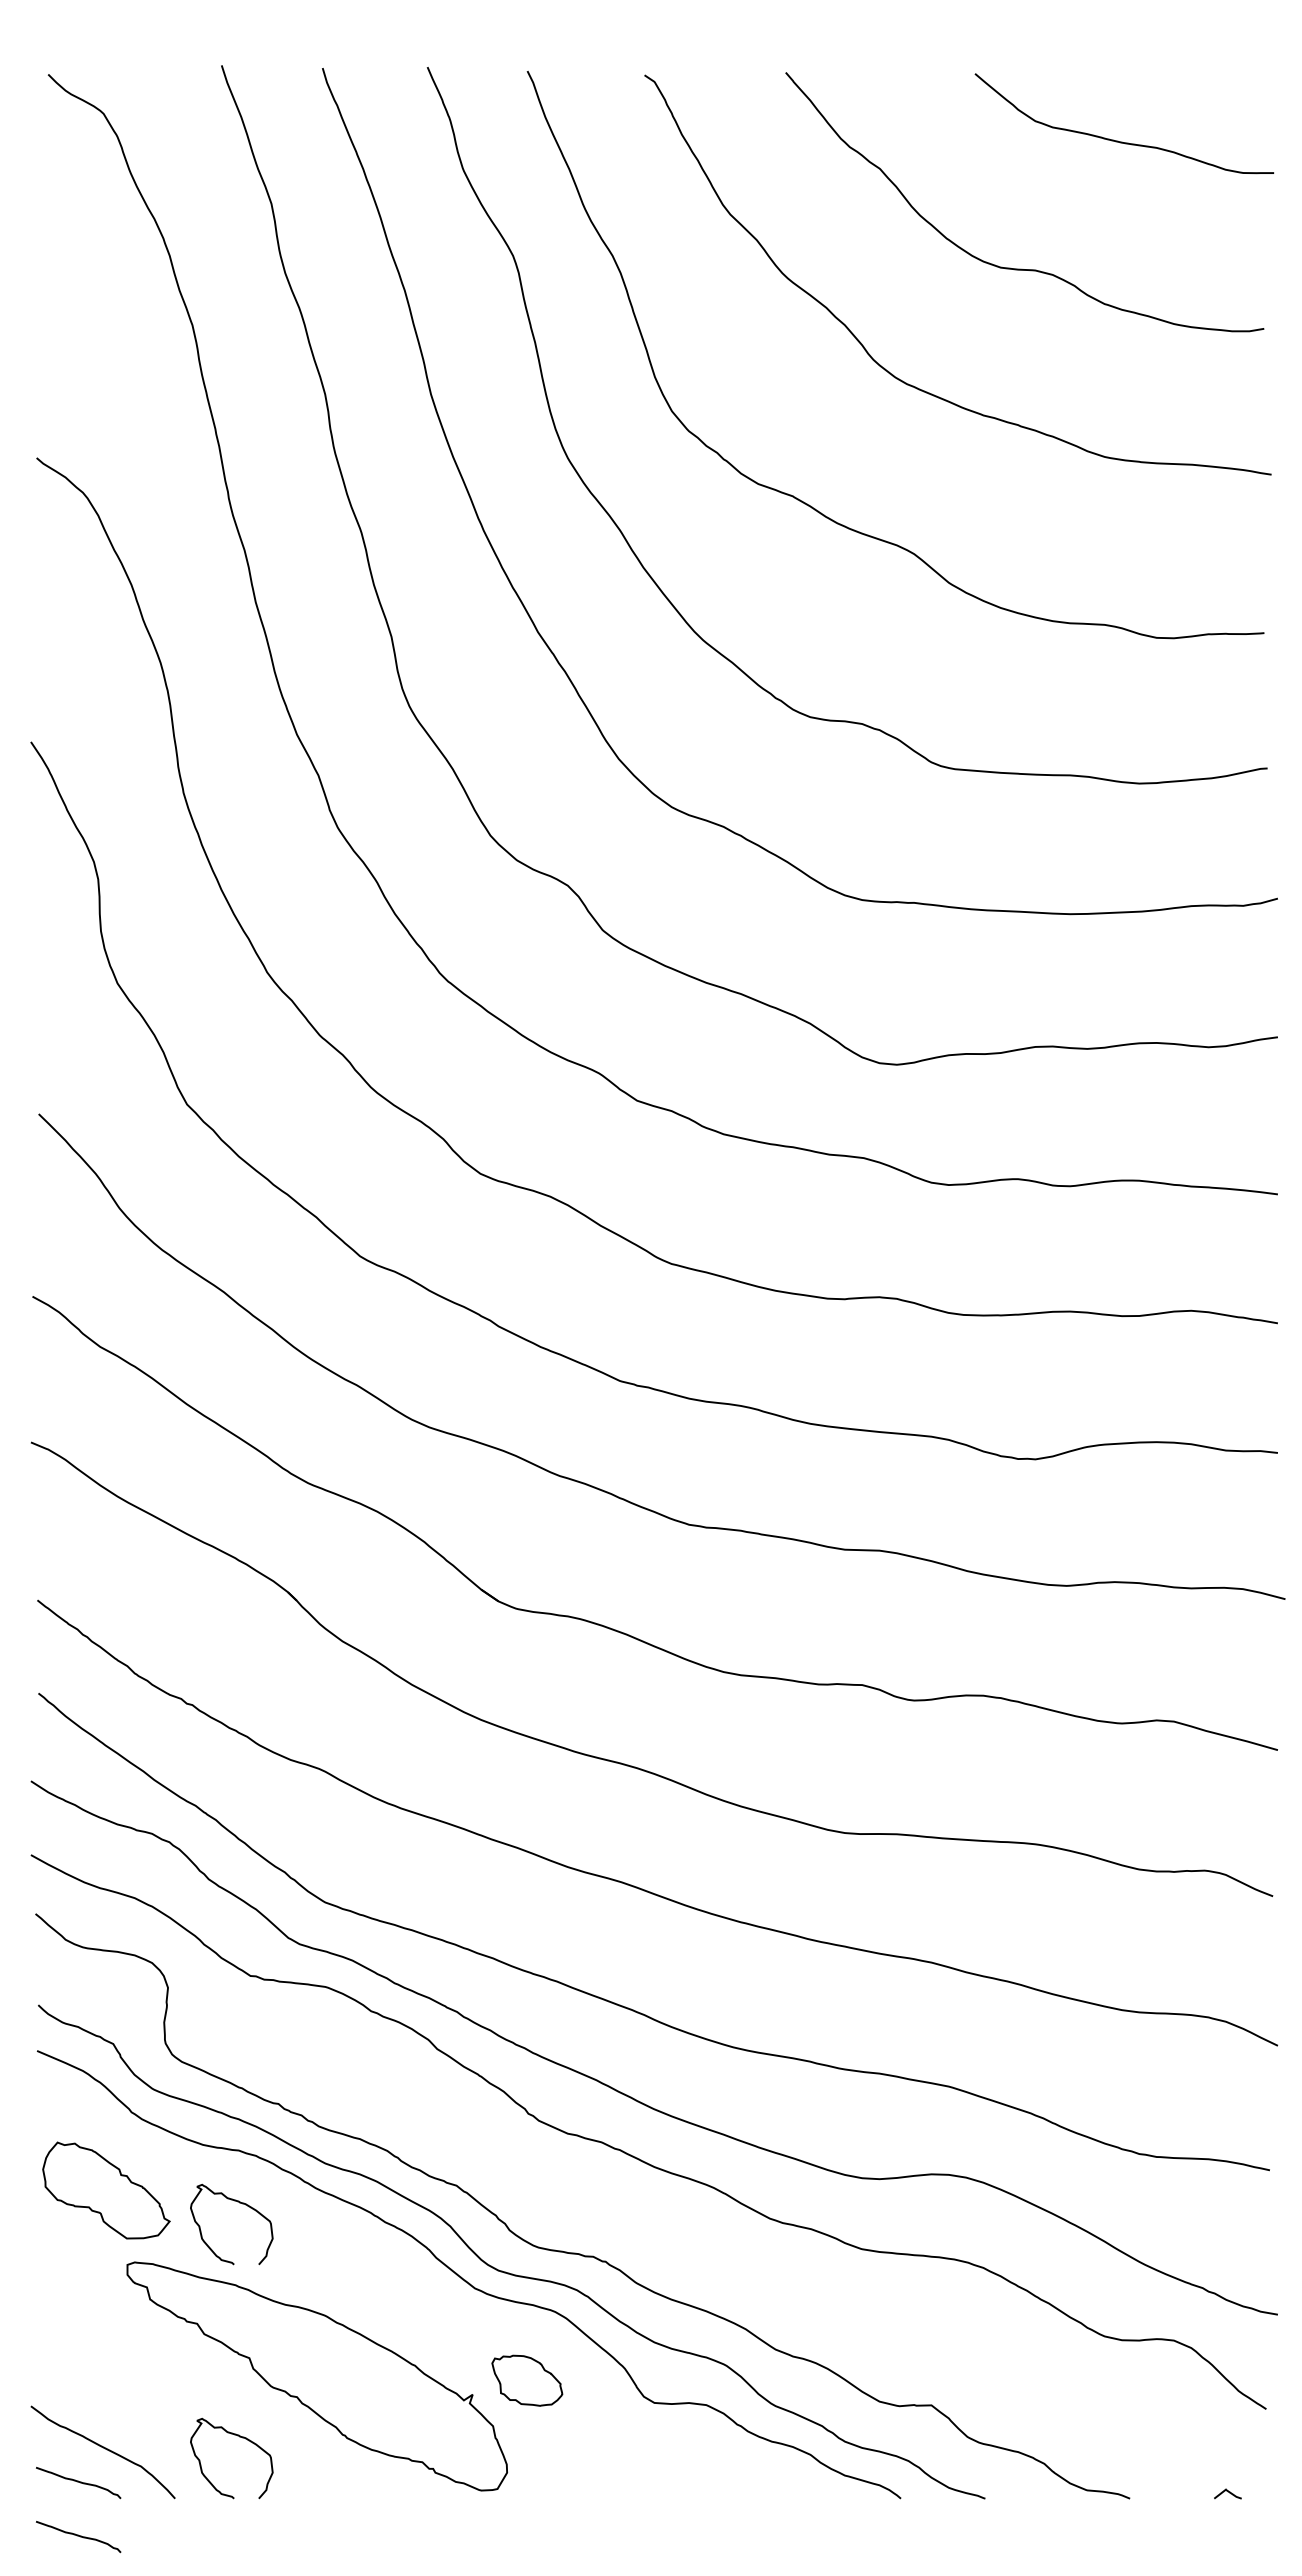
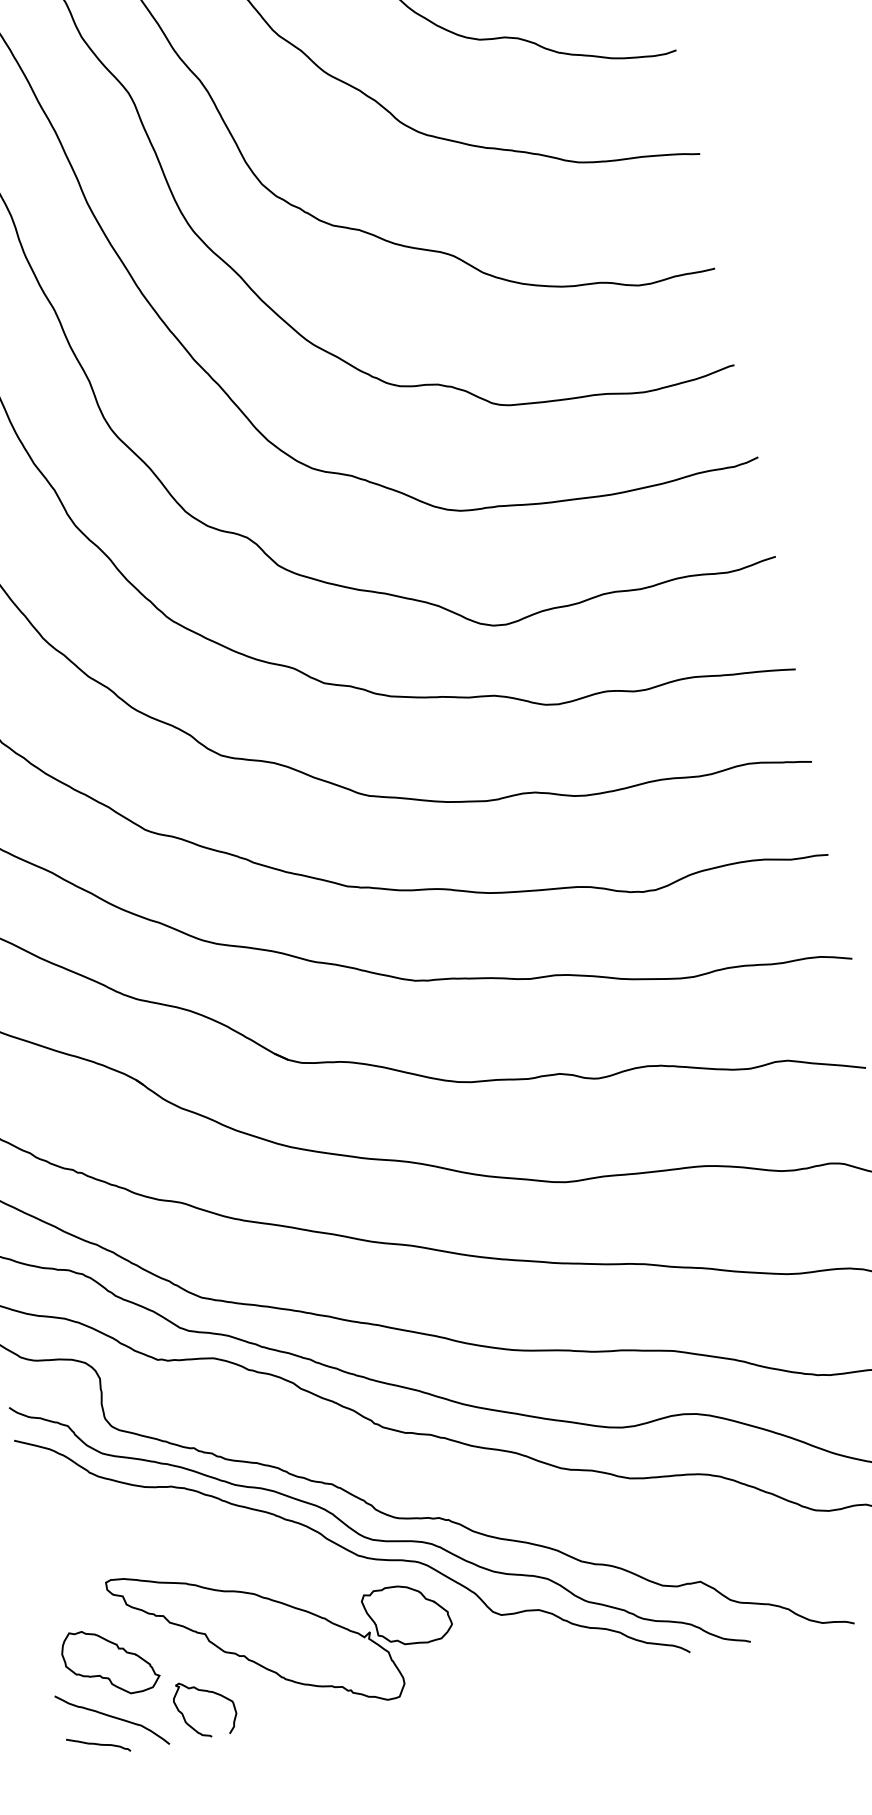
part: (106, 2190) -> (110, 1661), moved
curve: (239, 2203) -> (178, 1524), removed
part: (527, 2380) -> (407, 1615), size x1.67
curve: (78, 2536) -> (105, 1783), removed

